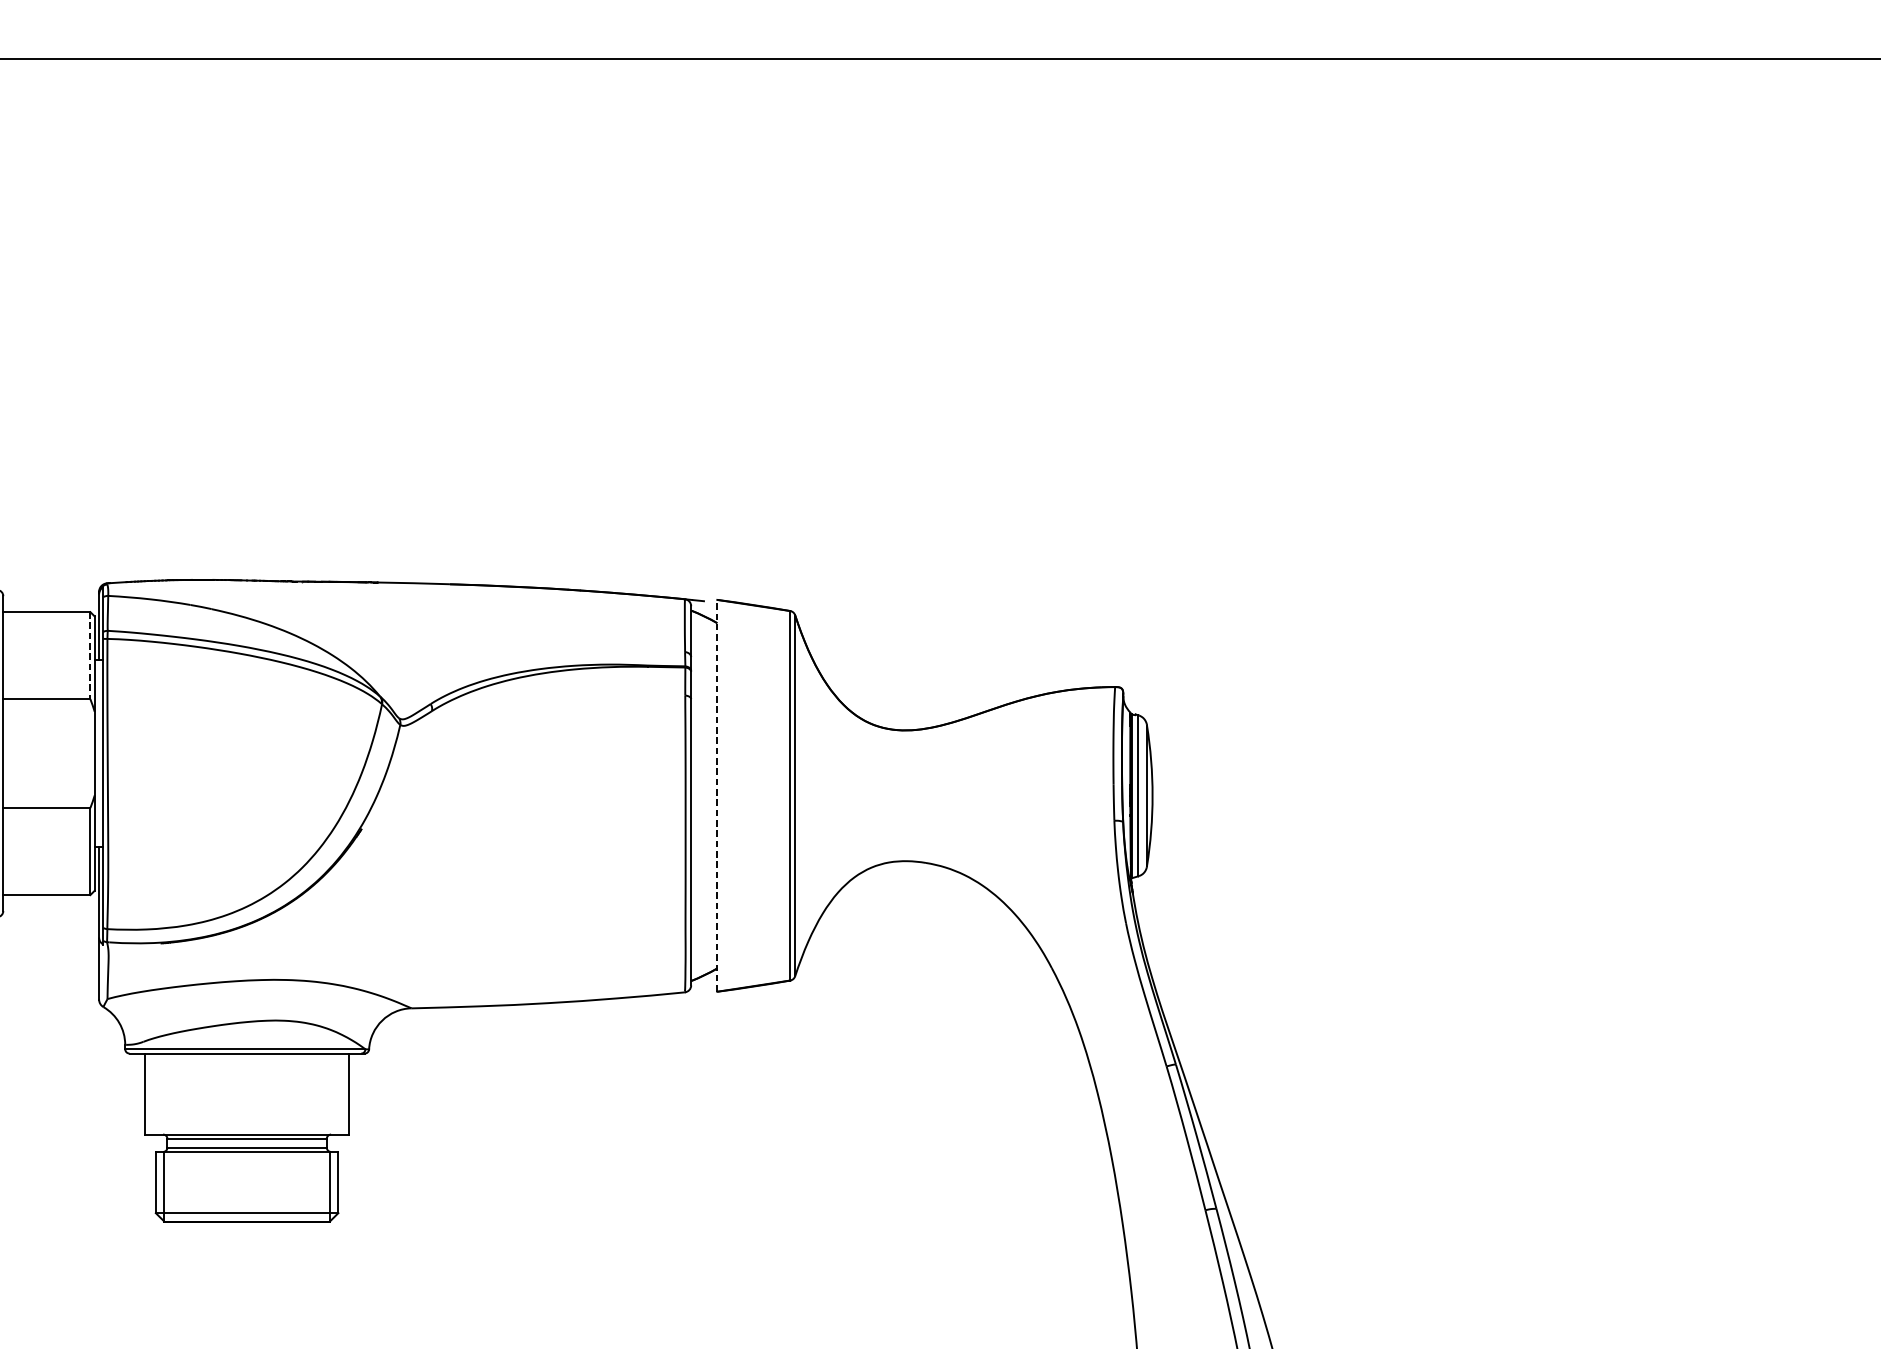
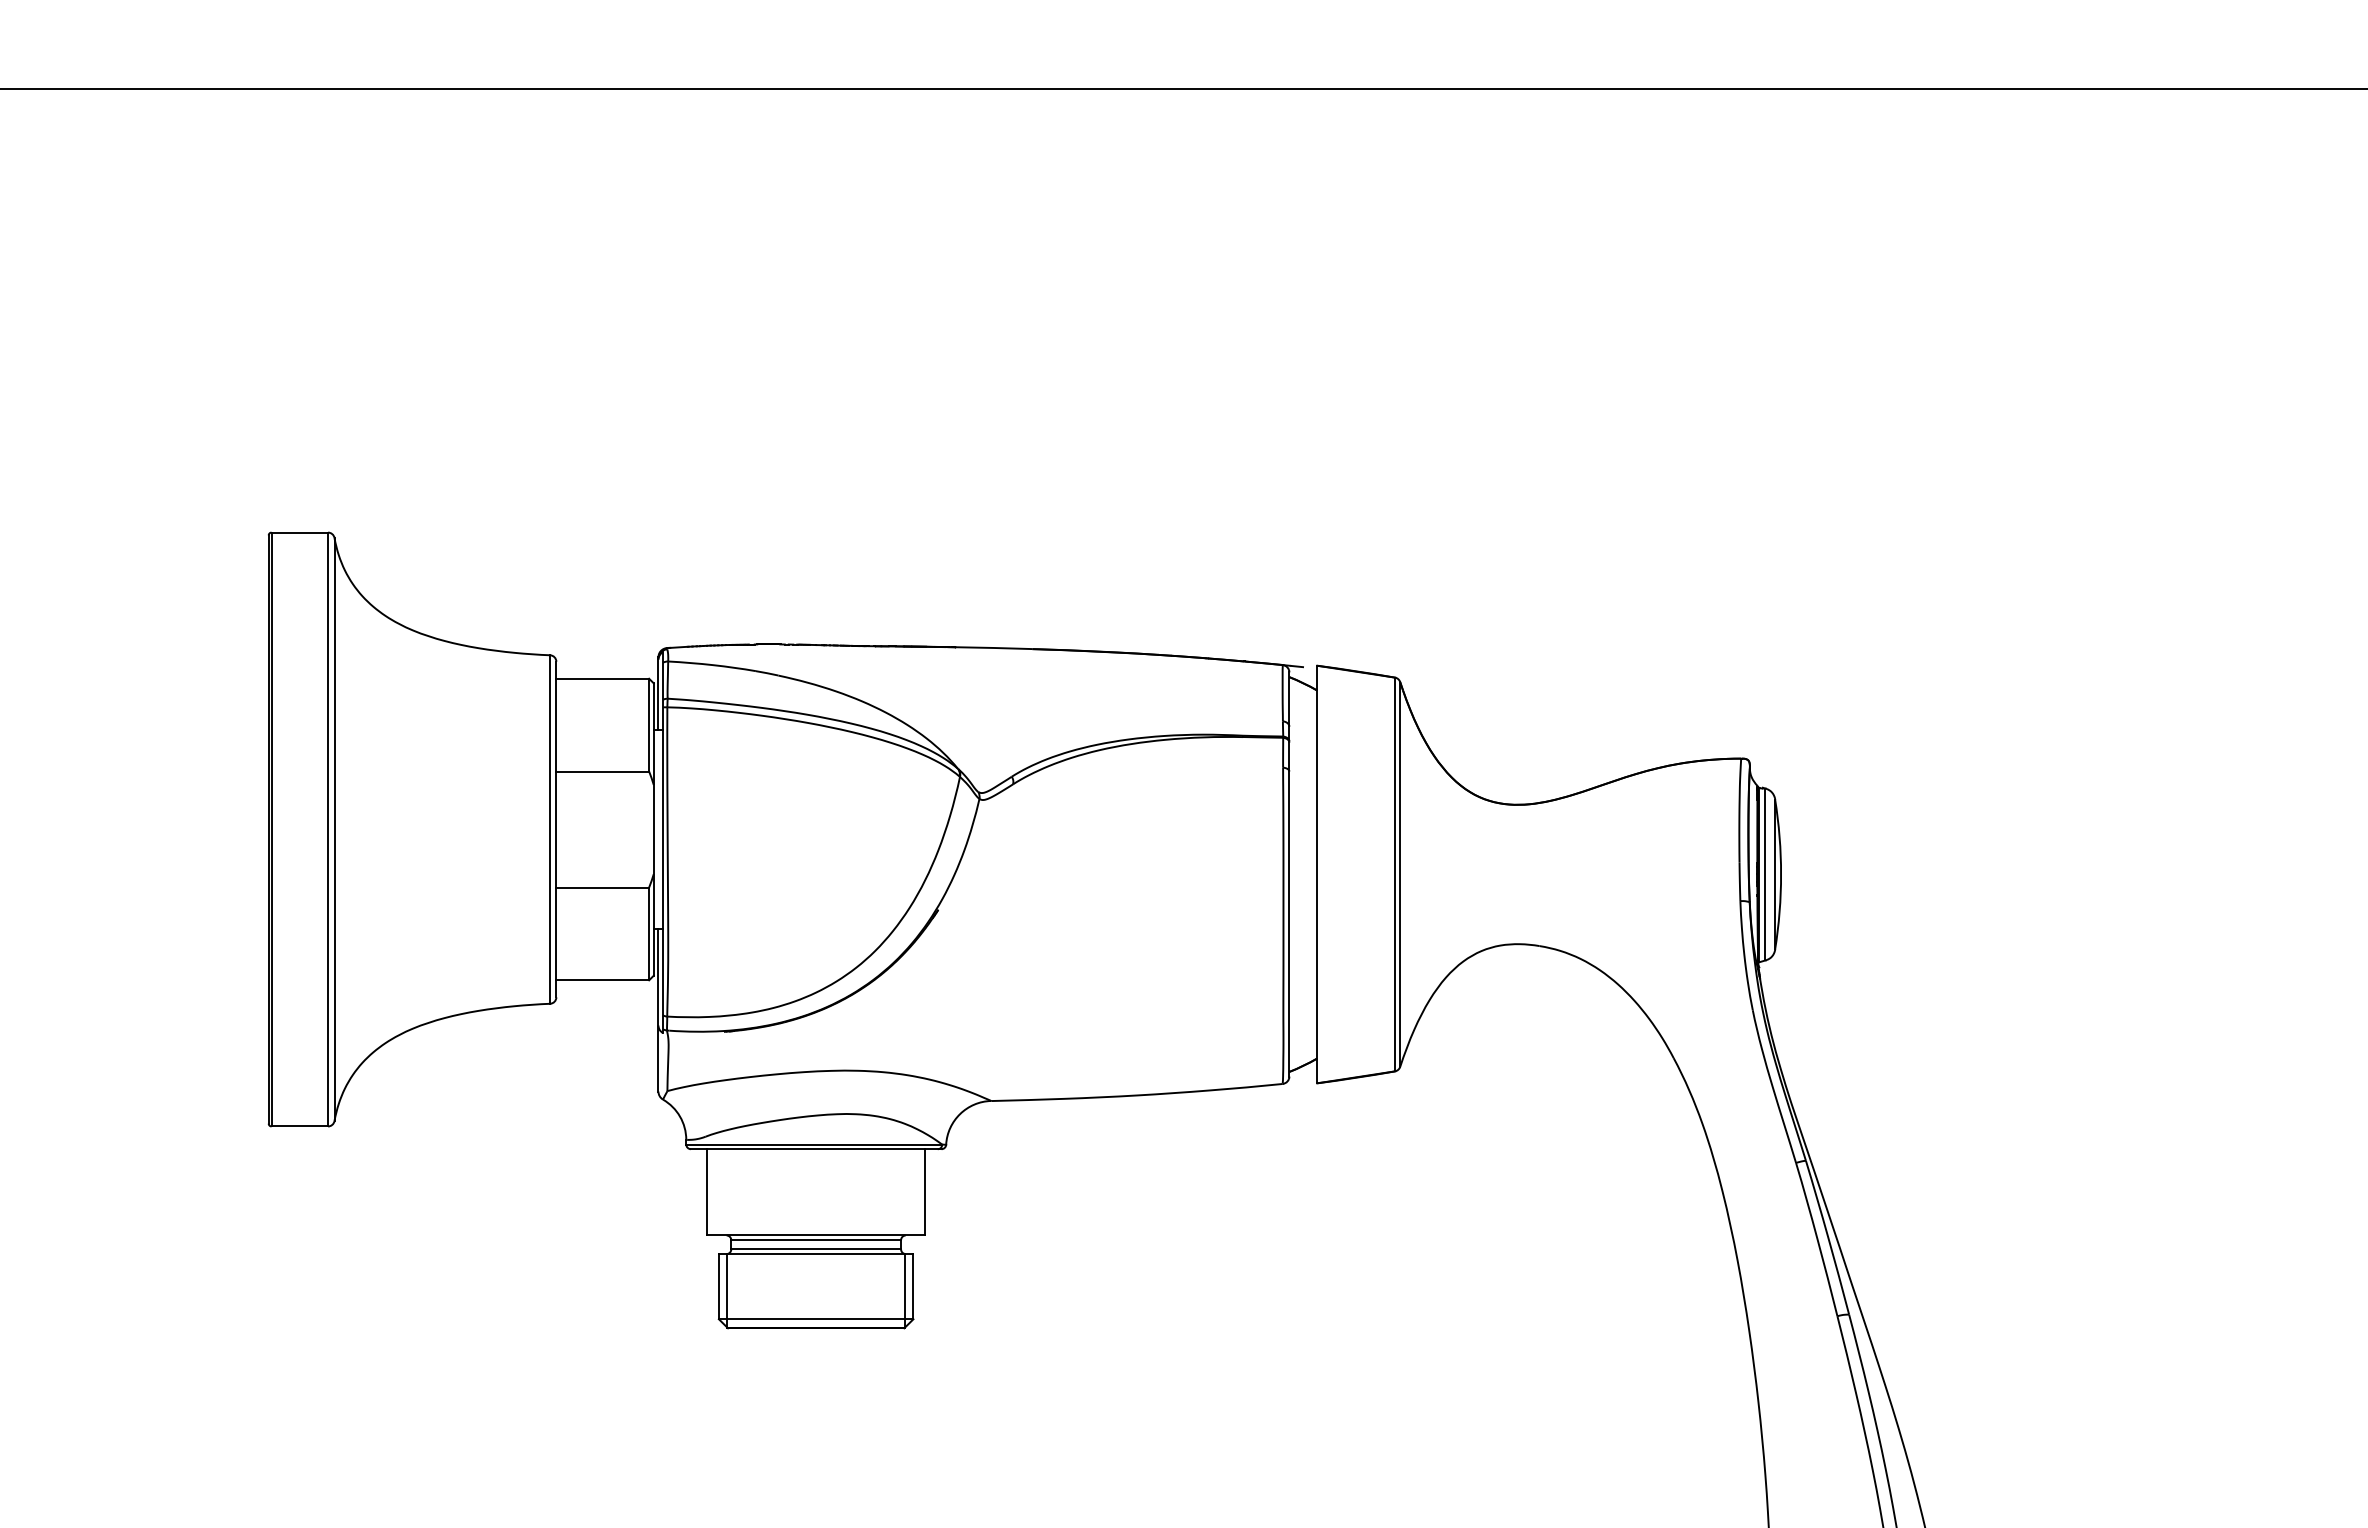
line: (90, 655) -> (649, 725), dashed -> solid
line: (717, 795) -> (1317, 874), dashed -> solid

